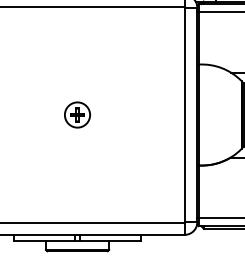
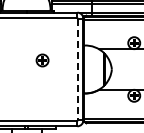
part: (77, 115) -> (42, 60), moved
line: (184, 115) -> (77, 69), solid -> dashed

